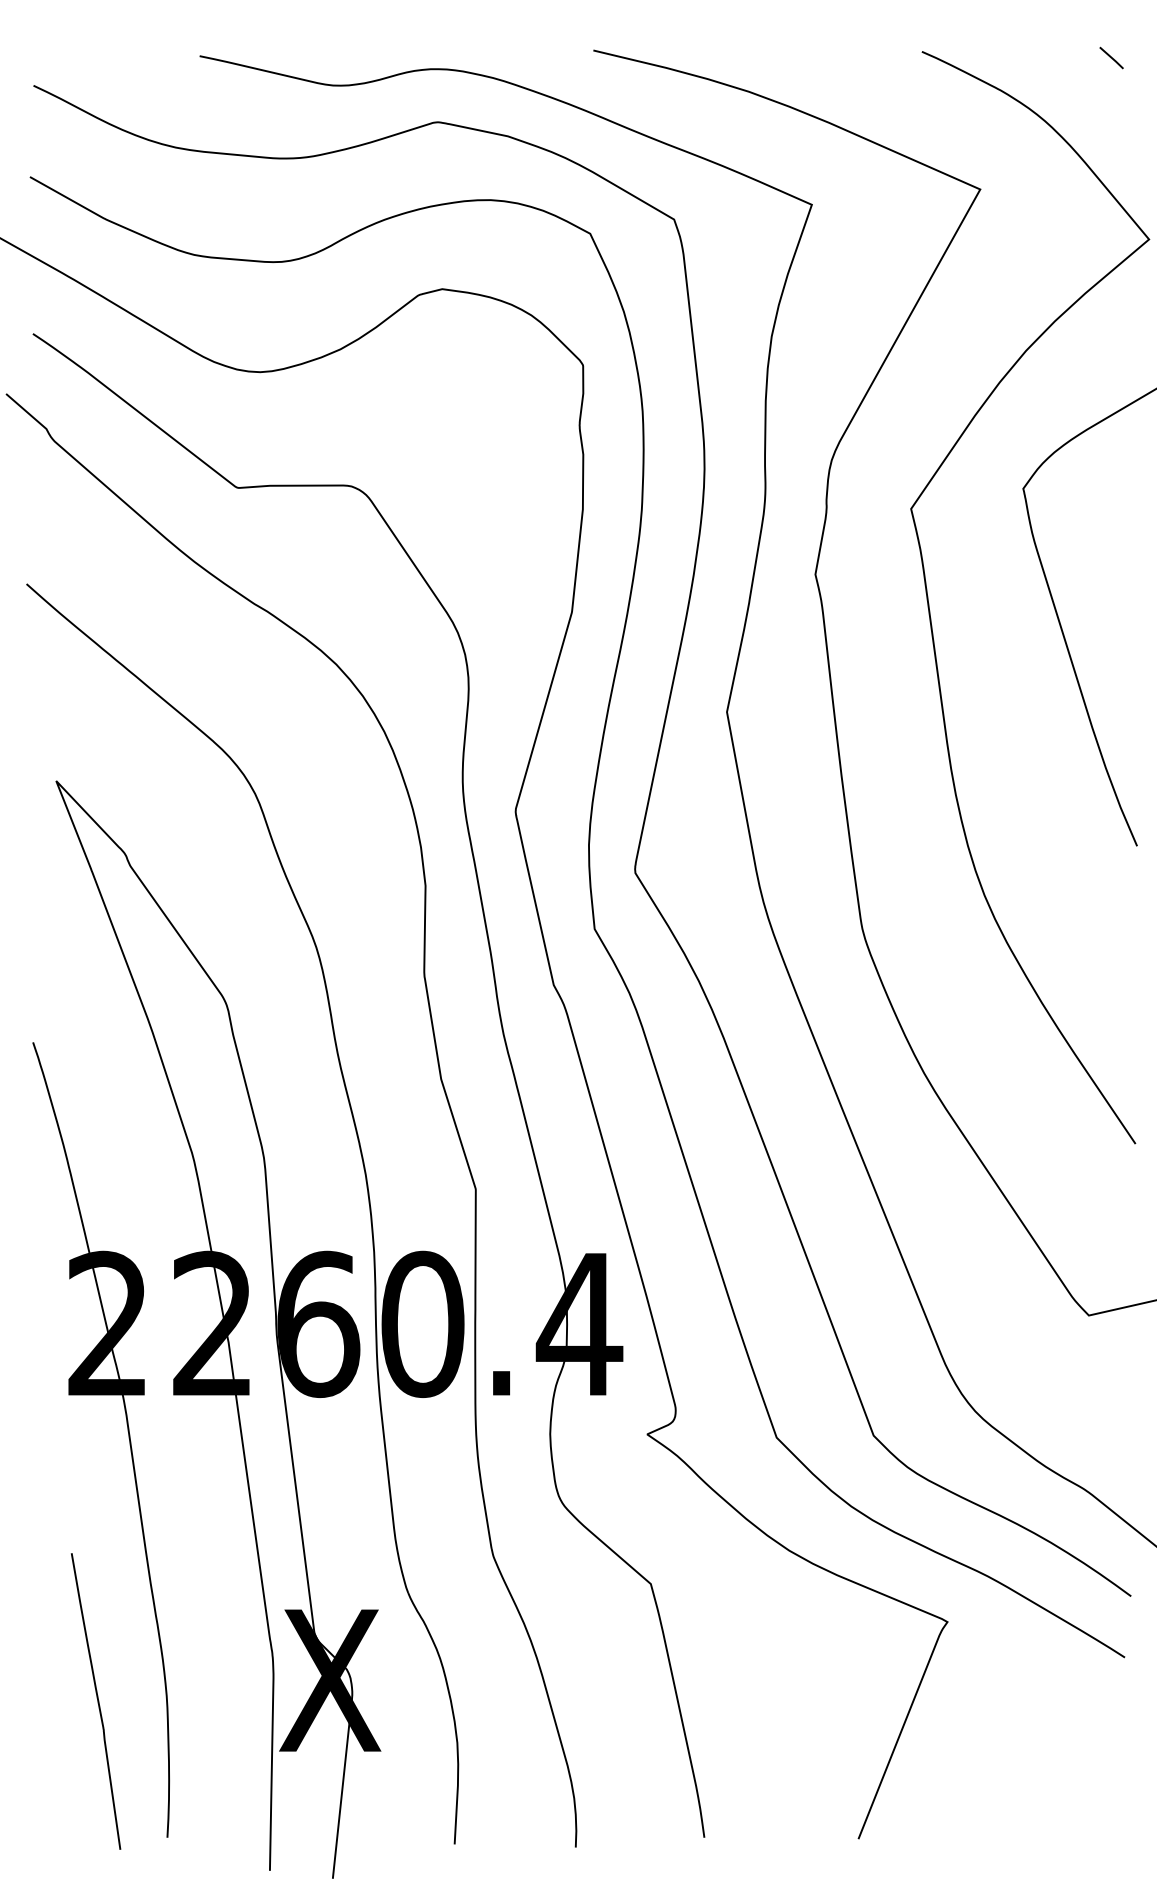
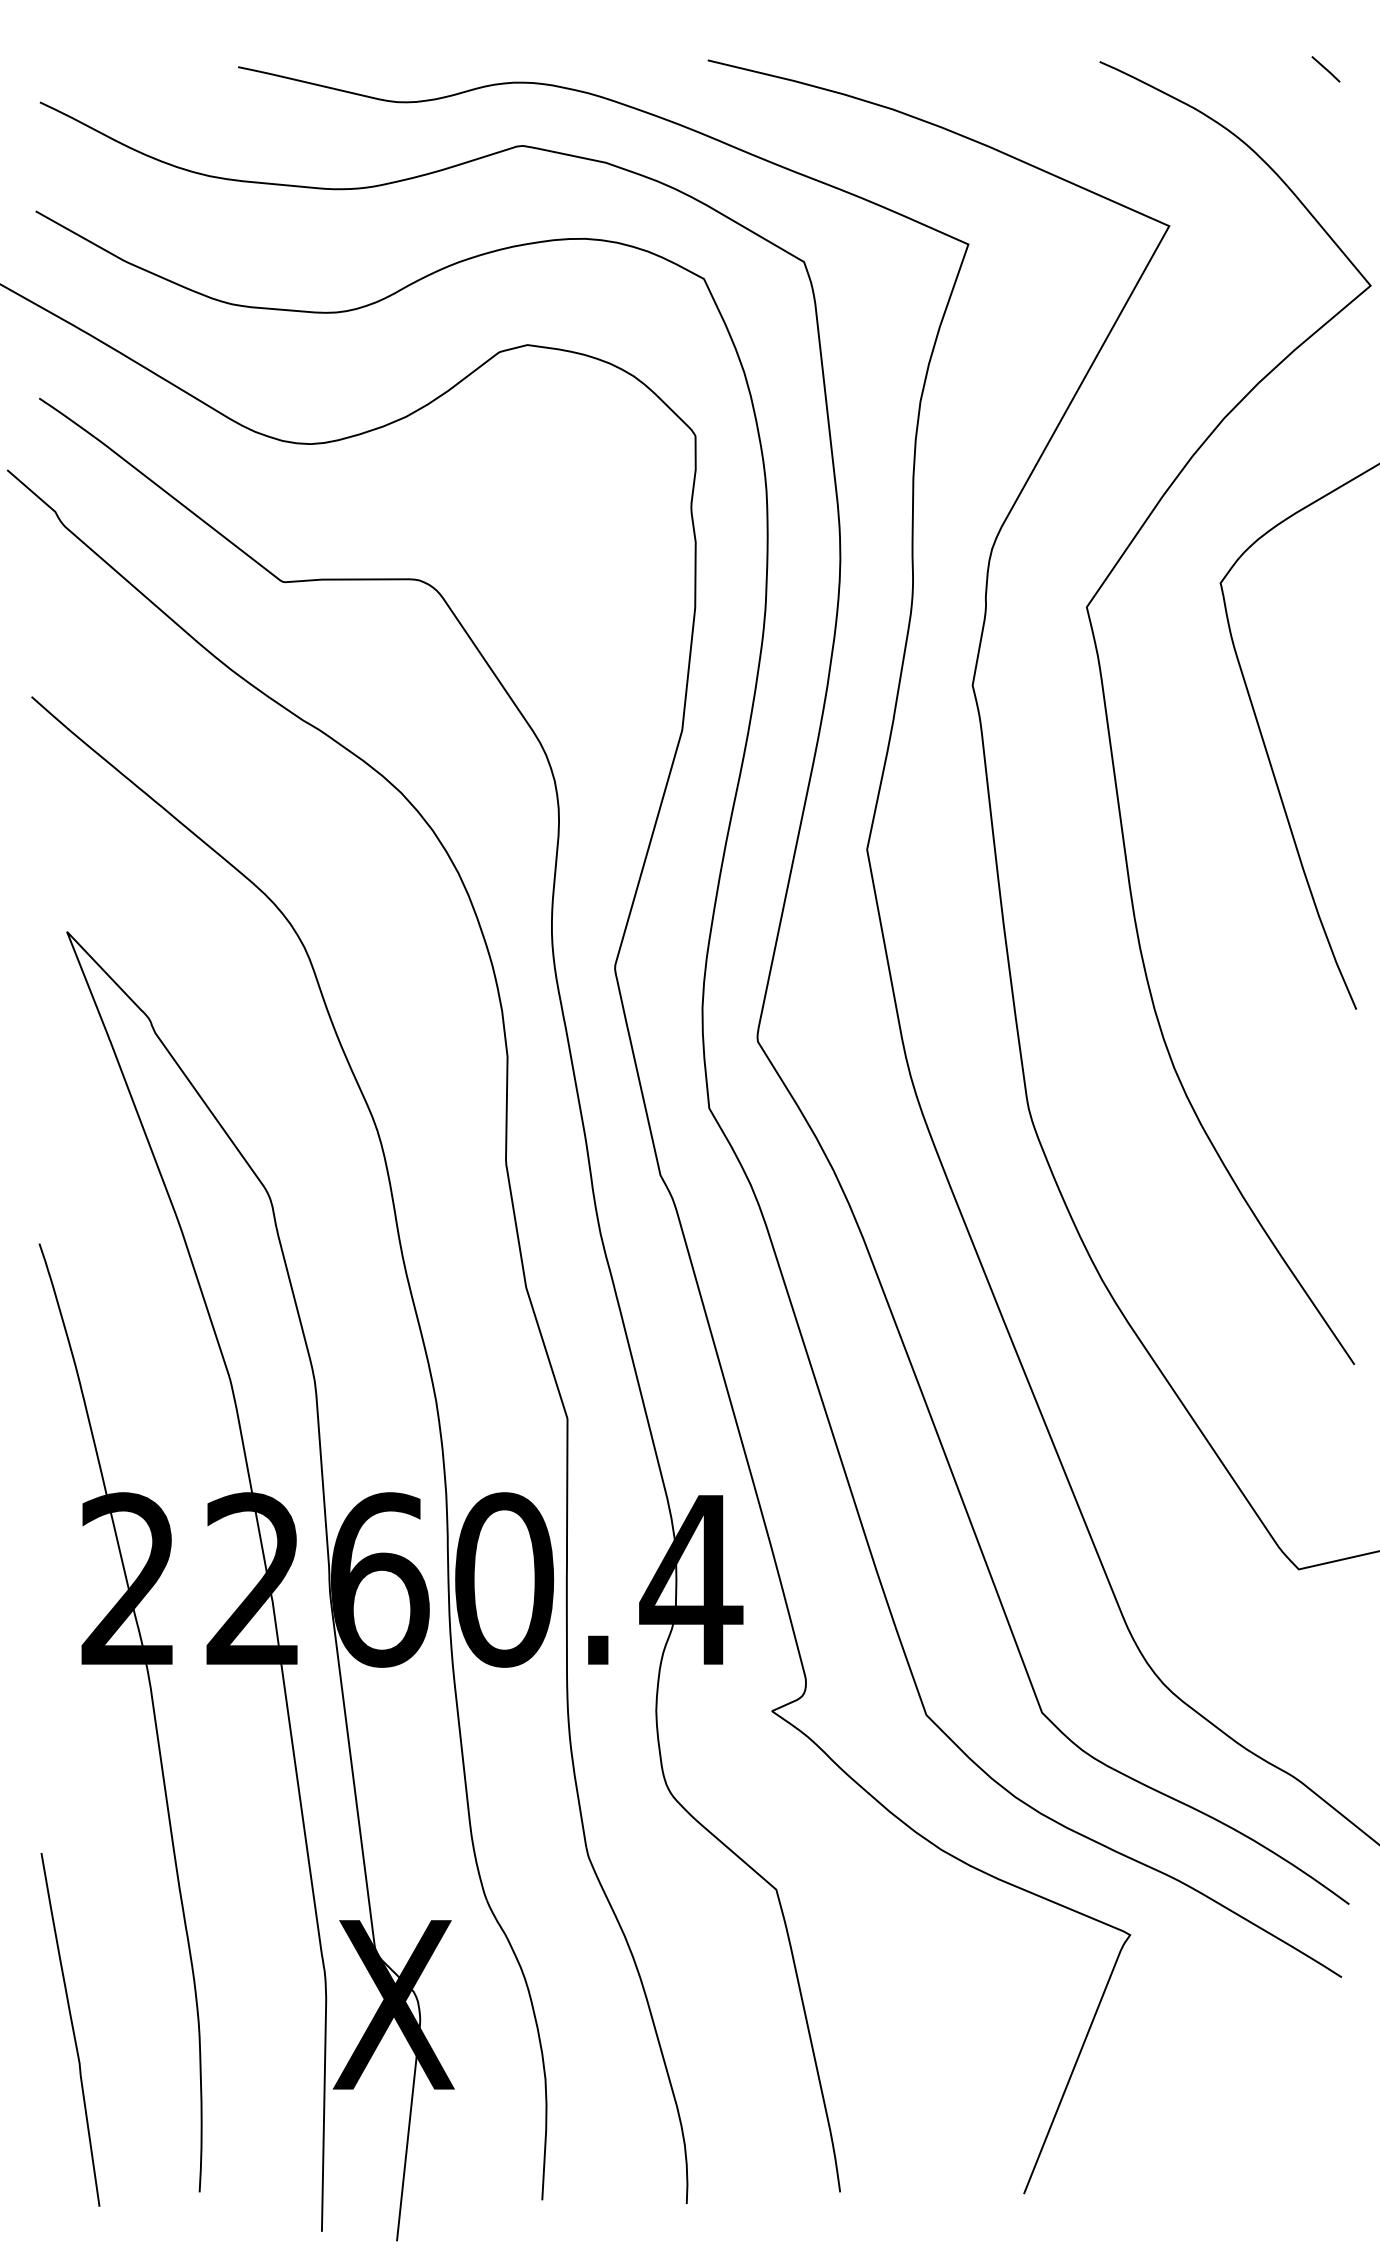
curve: (97, 1701) -> (72, 2029), moved

